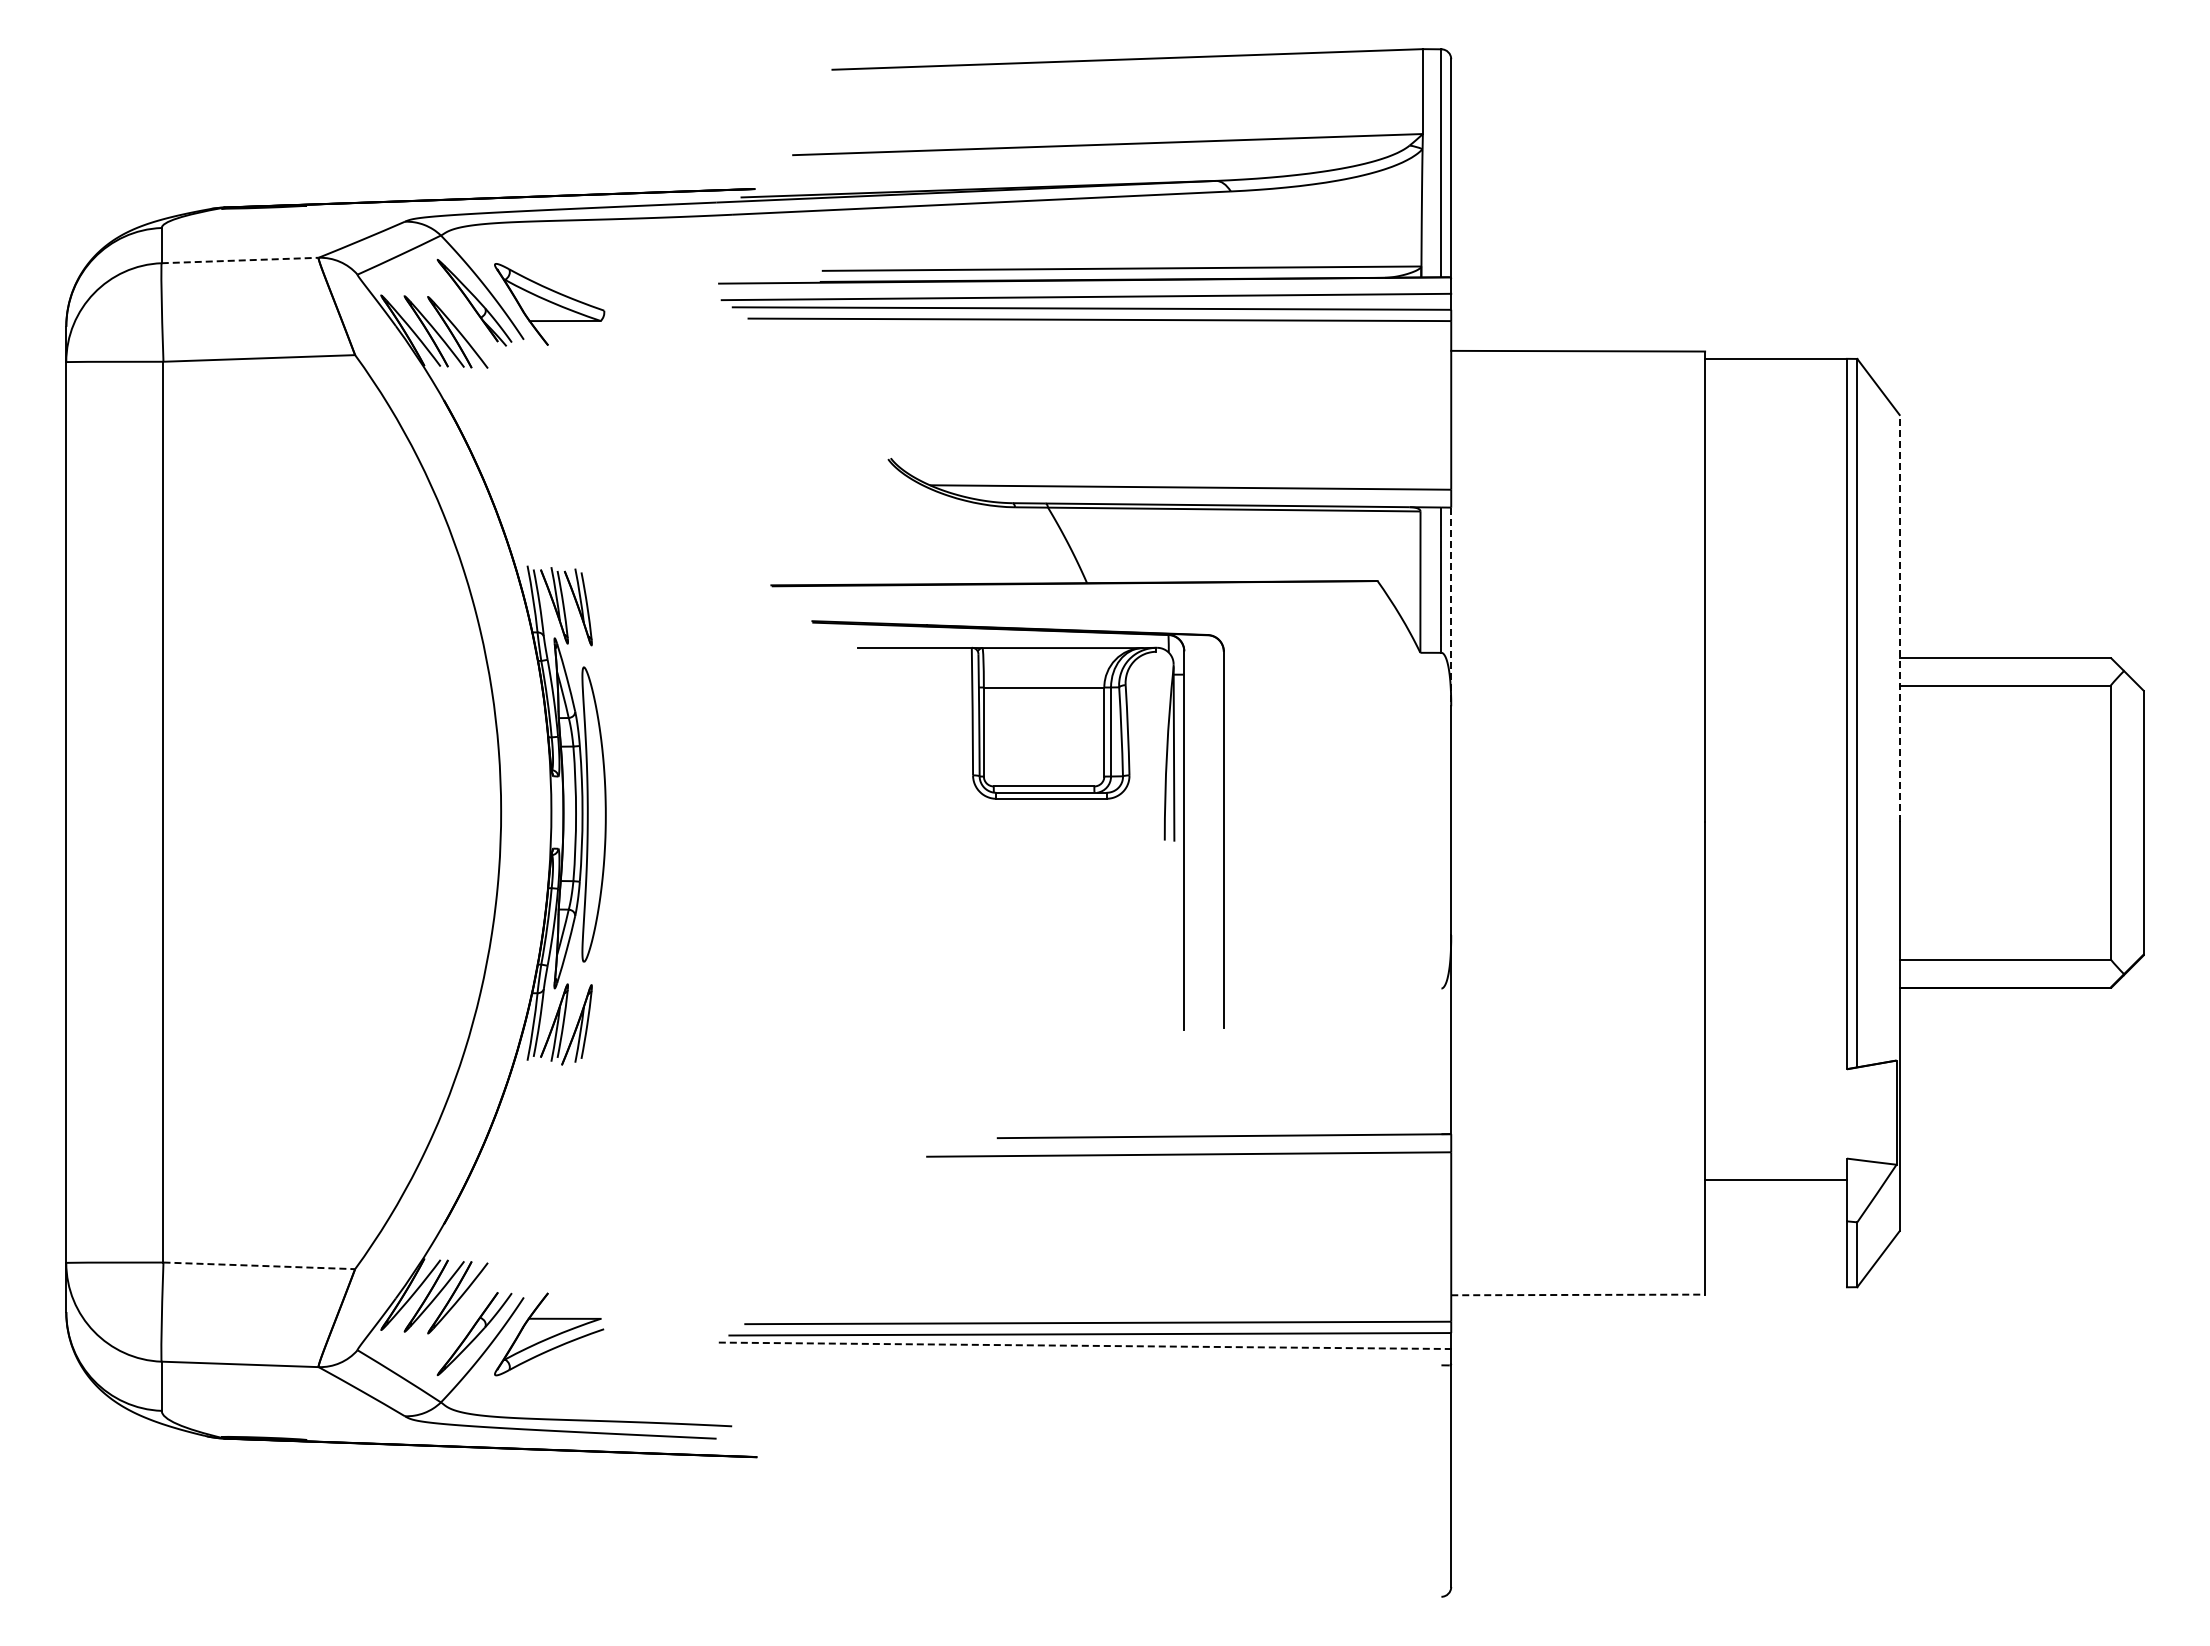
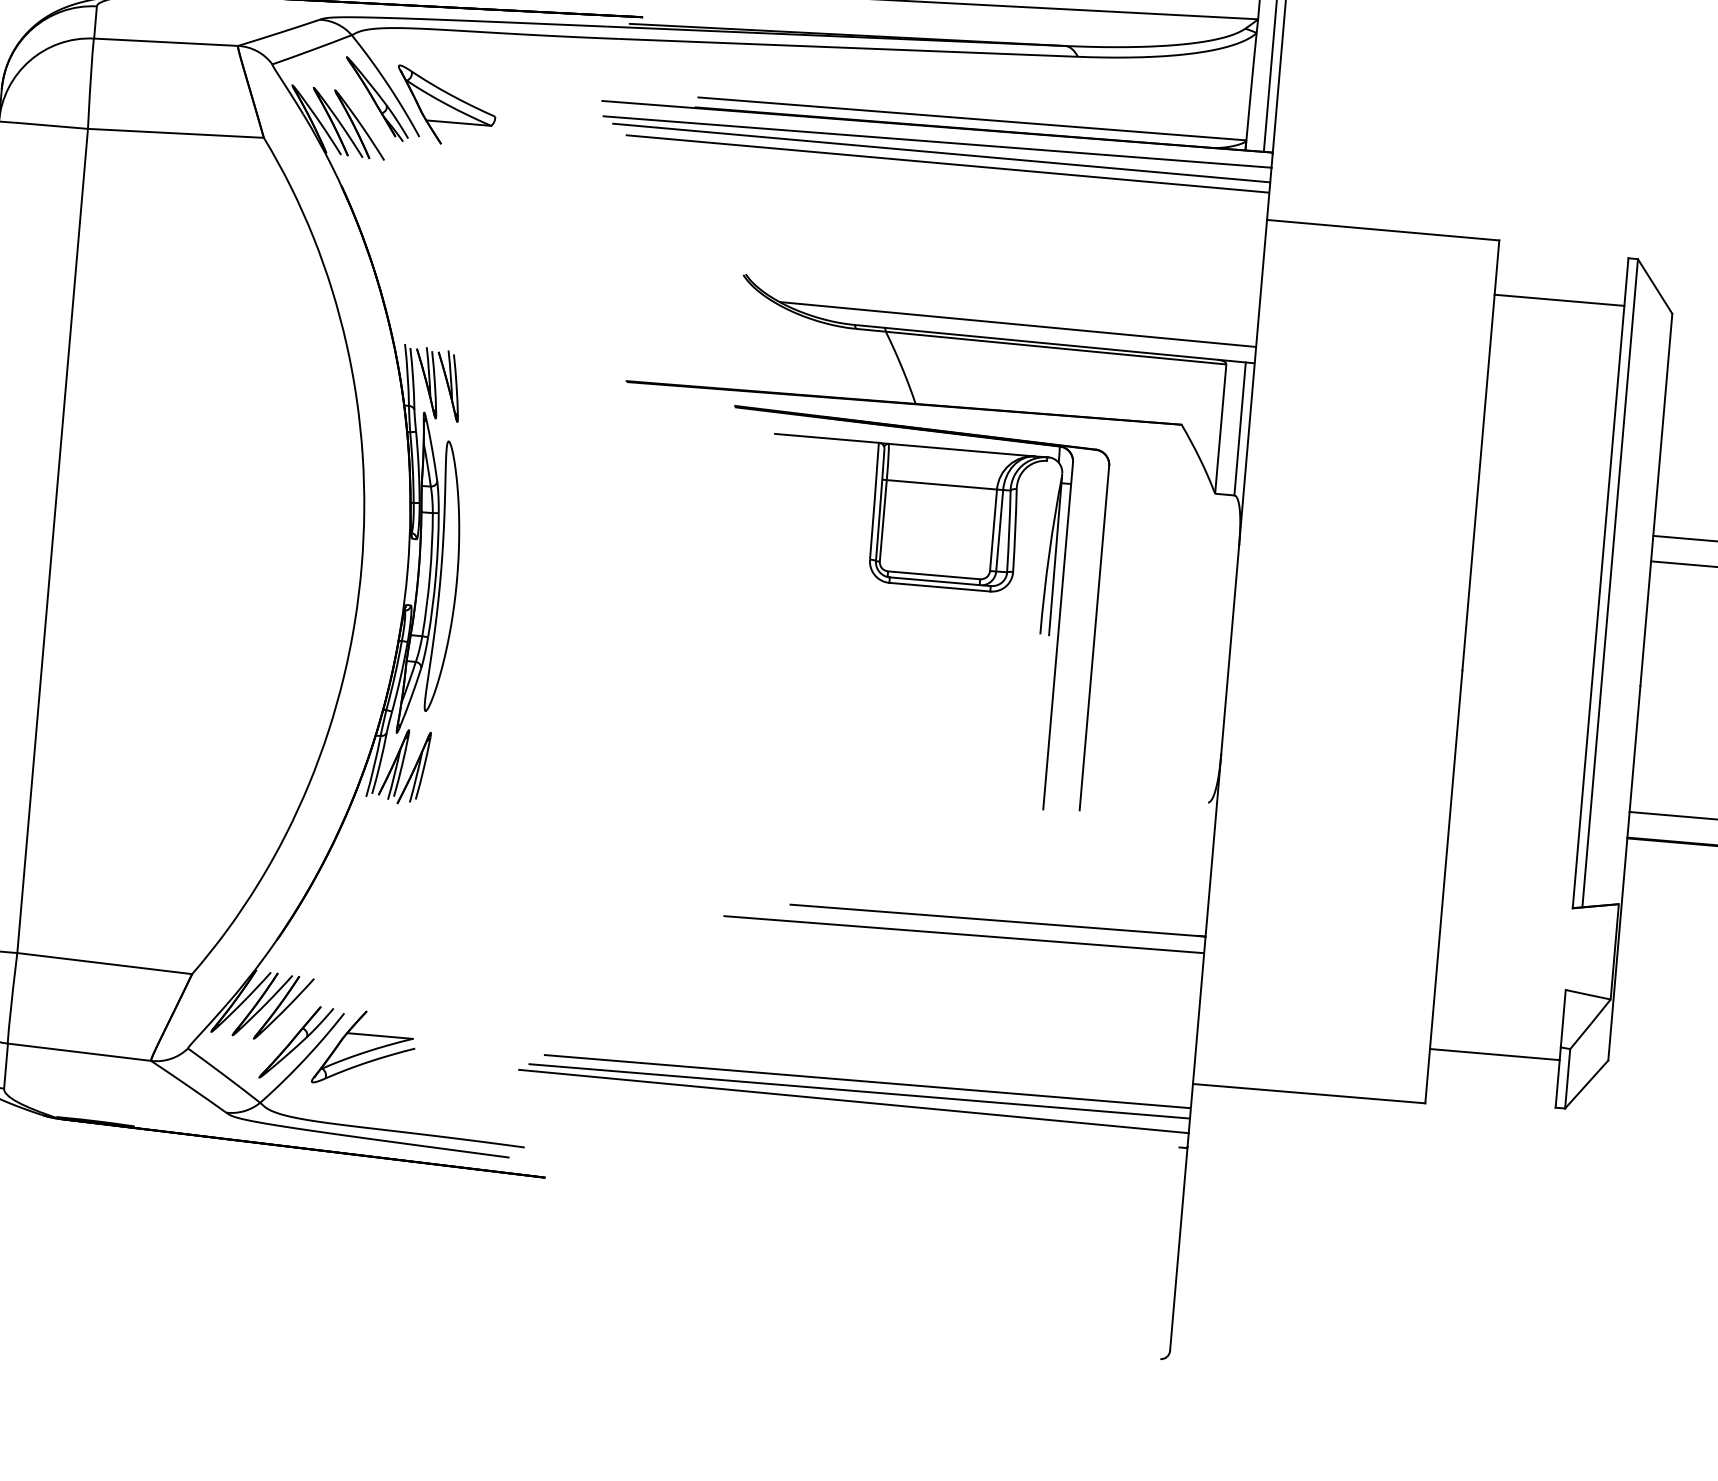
line: (240, 260) -> (166, 42), dashed -> solid
line: (1775, 358) -> (1559, 299), moved
line: (1451, 607) -> (1247, 454), dashed -> solid
line: (1899, 617) -> (1656, 499), dashed -> solid
part: (1017, 799) -> (908, 585), moved
line: (1775, 1180) -> (1494, 1054), moved
line: (259, 1265) -> (104, 963), dashed -> solid
line: (1578, 1294) -> (1309, 1093), dashed -> solid
line: (1085, 1345) -> (854, 1101), dashed -> solid

